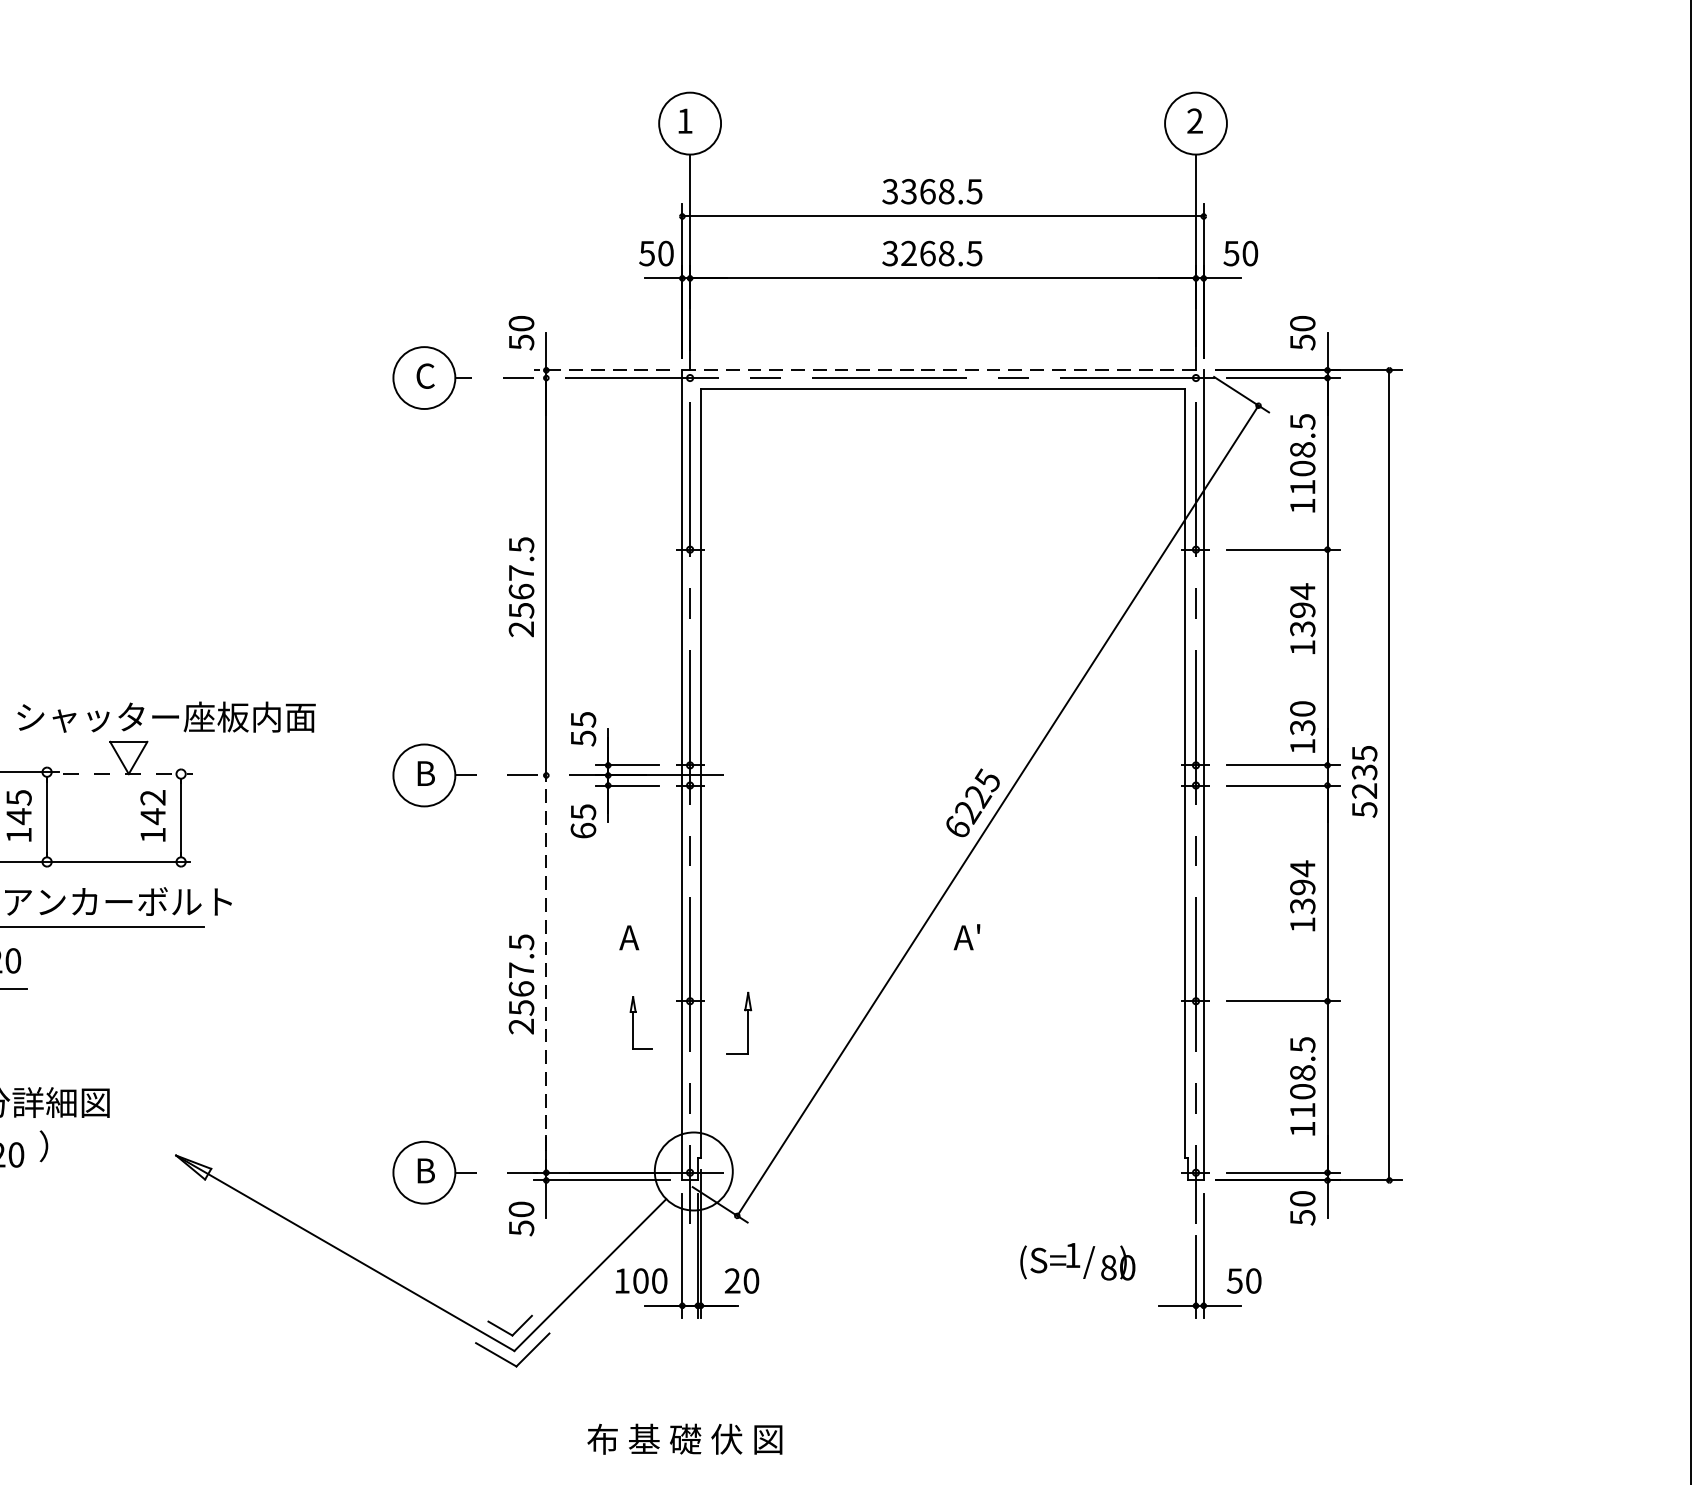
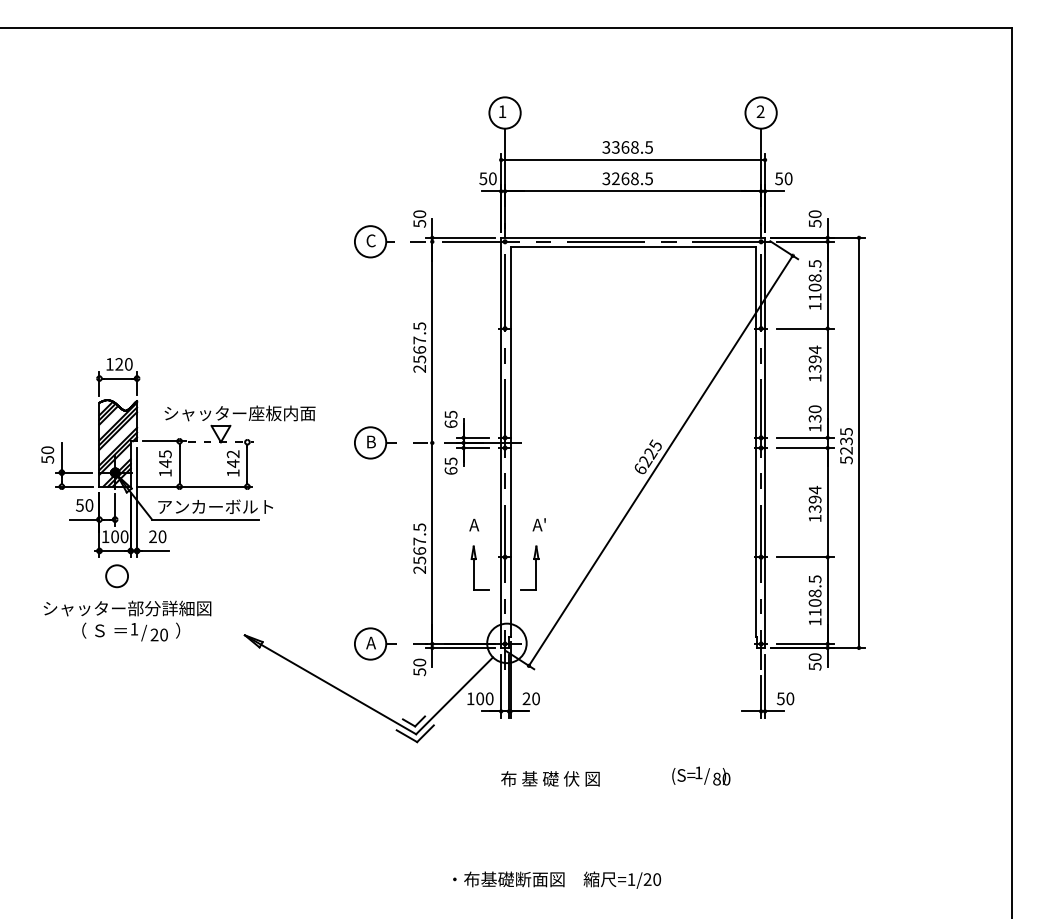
line: (600, 369) -> (459, 237), dashed -> solid
line: (943, 369) -> (633, 237), dashed -> solid
text: (582, 739) -> (450, 424), 55 -> 65
text: (965, 936) -> (538, 524), moved
line: (546, 974) -> (432, 543), dashed -> solid
part: (639, 1021) -> (479, 567), size x1.67
part: (738, 1021) -> (529, 567), size x1.43
text: (424, 1169) -> (370, 642), B -> A
text: (1078, 1260) -> (701, 775), moved
text: (685, 1438) -> (550, 778), moved

